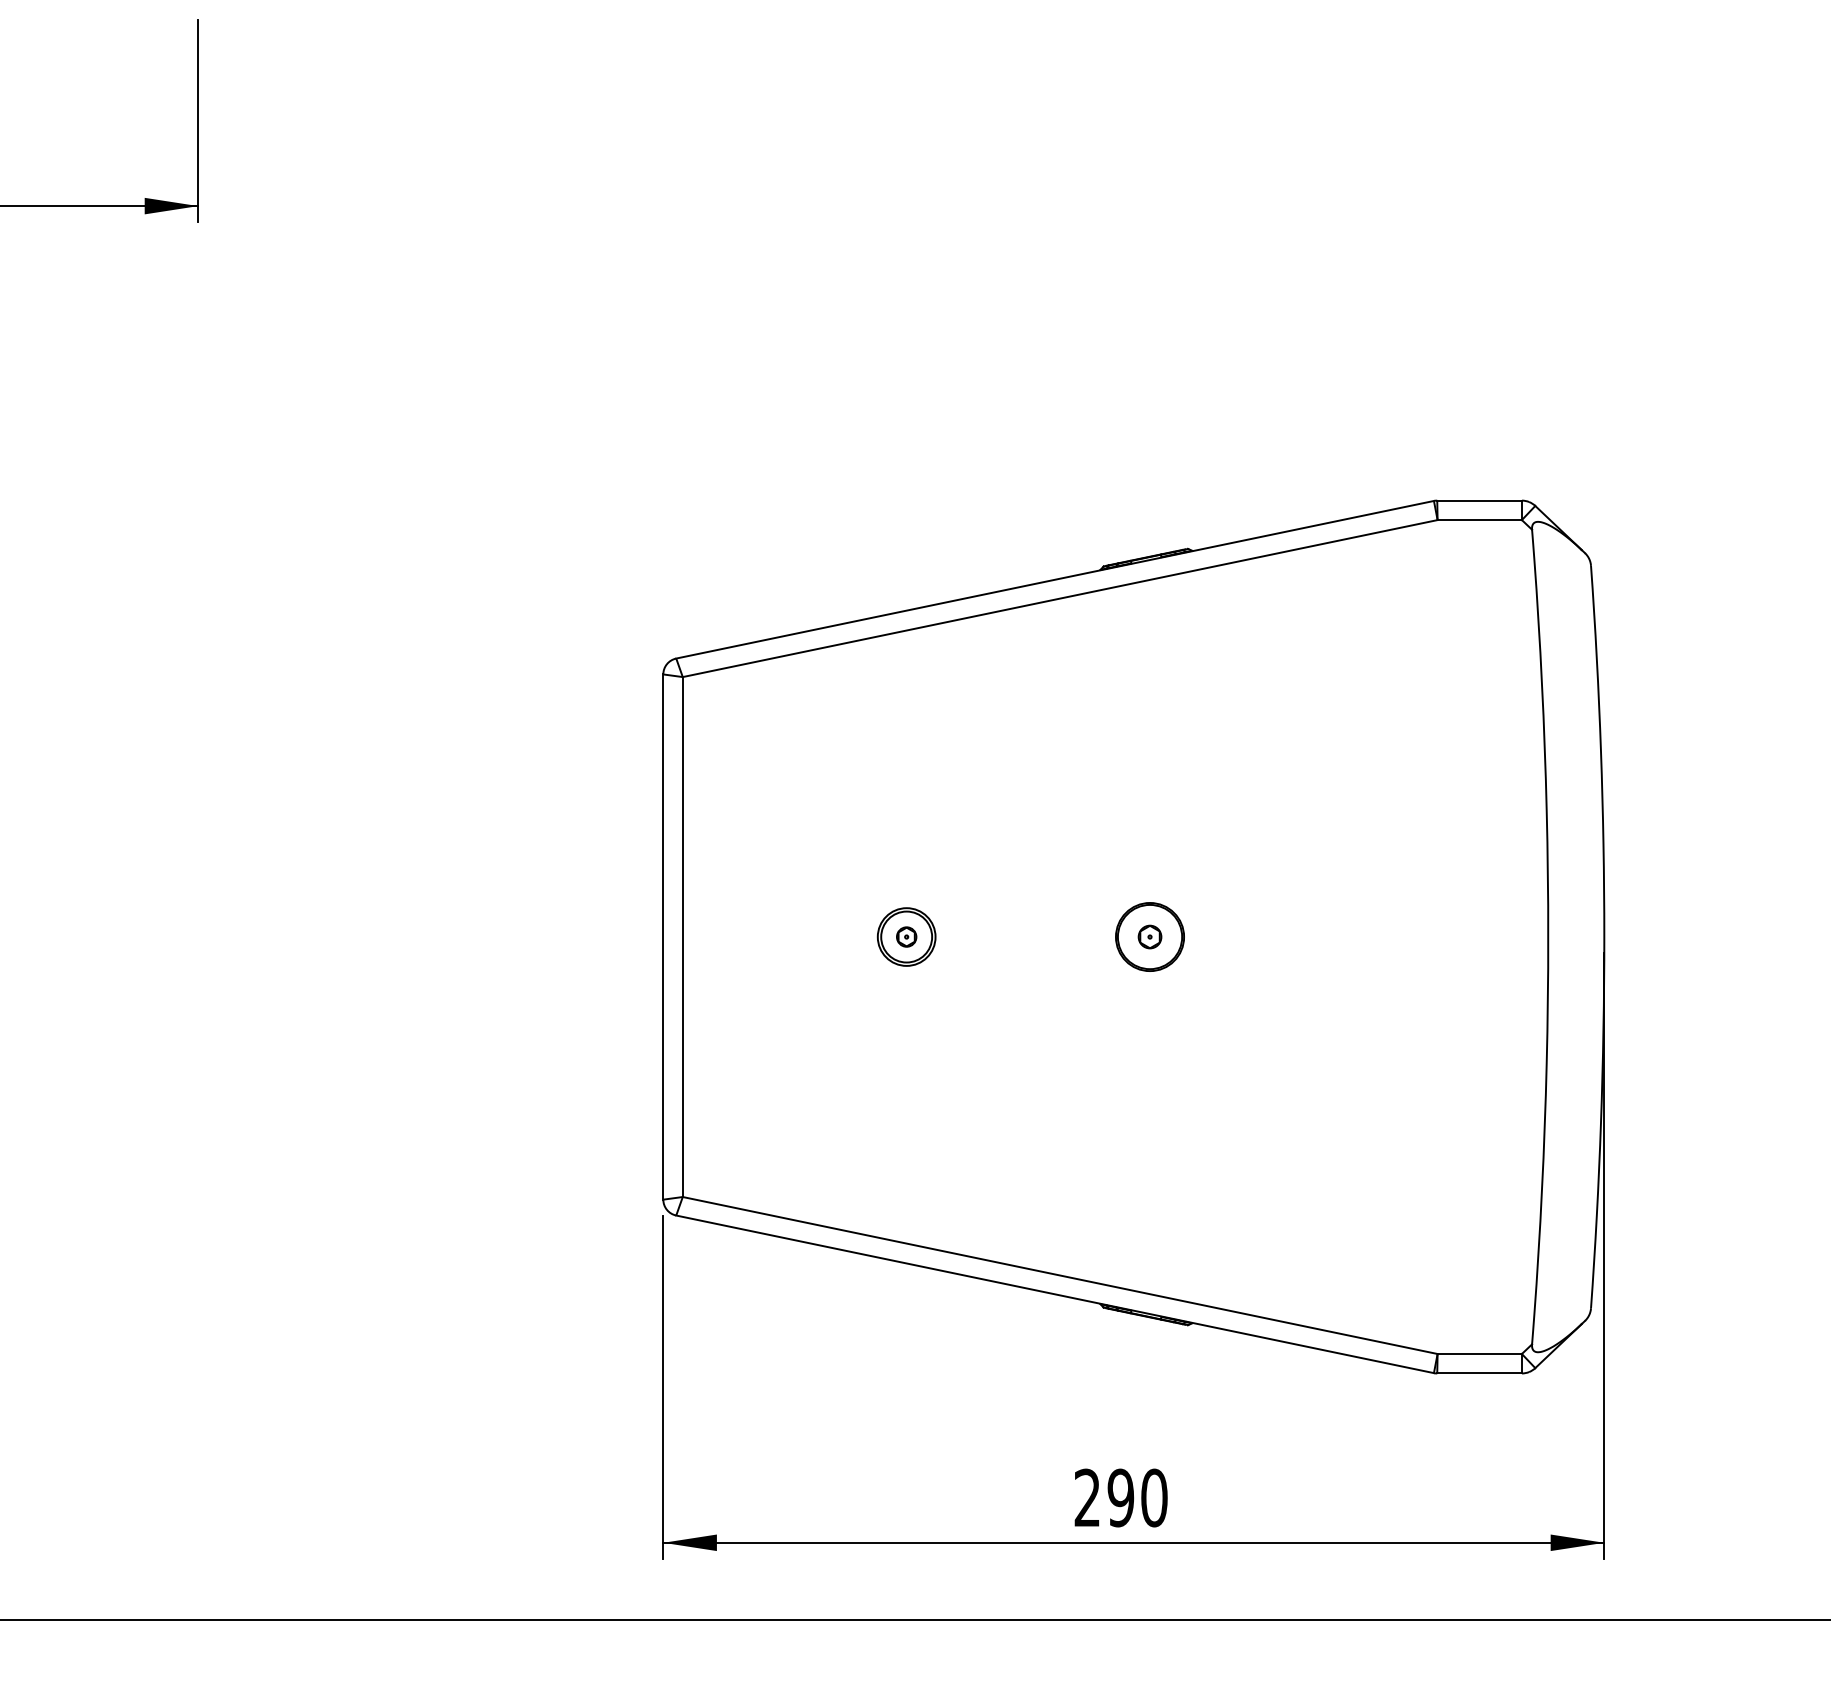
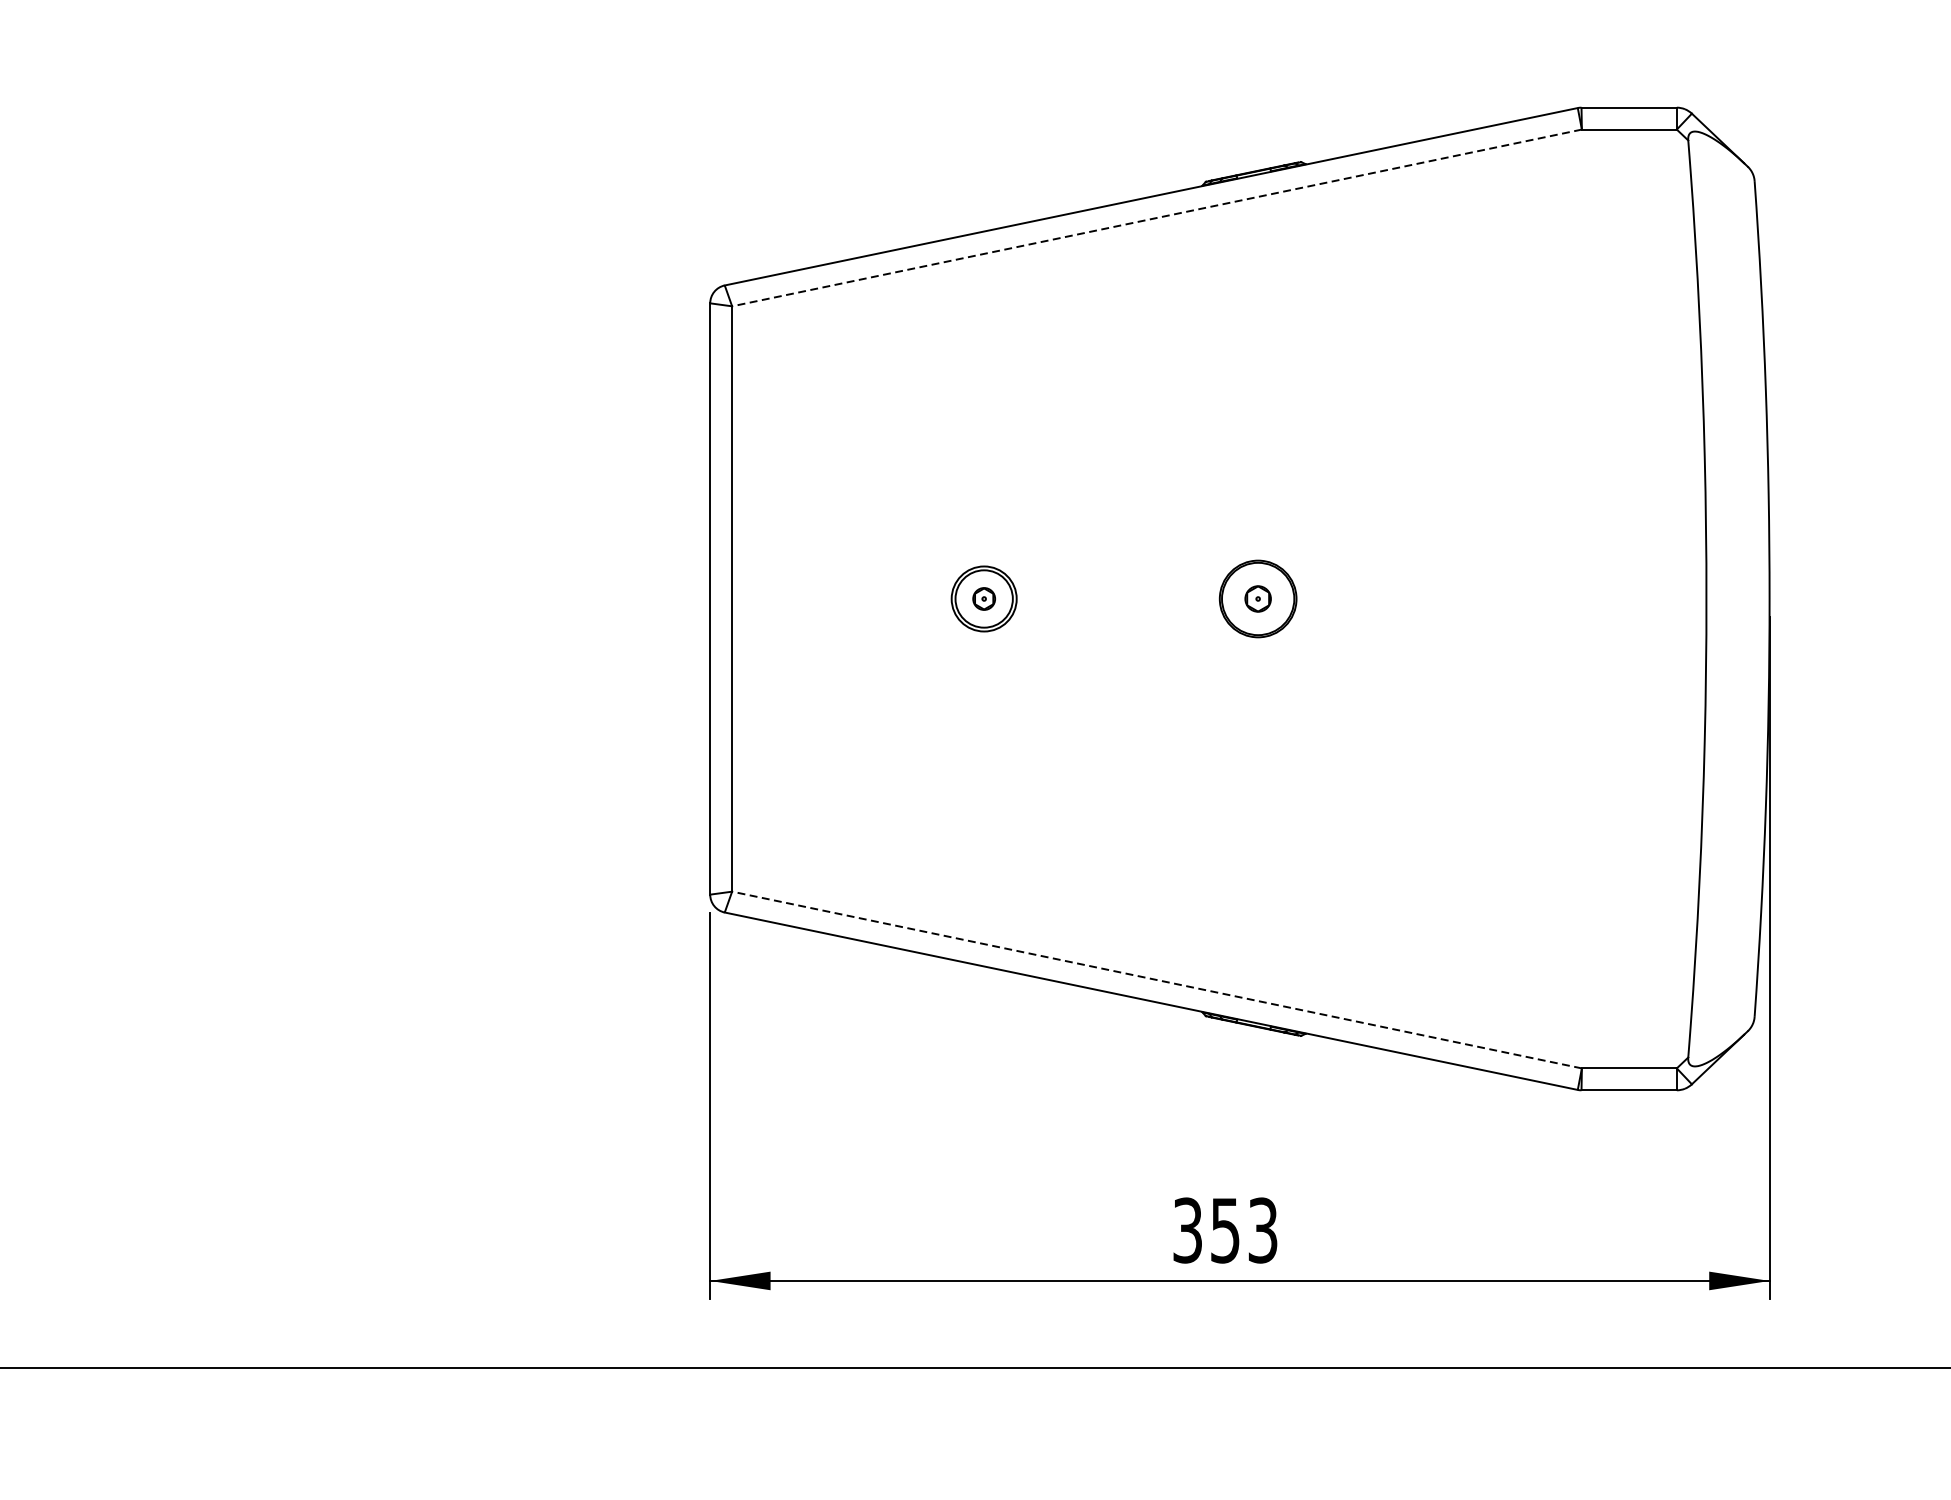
line: (1059, 598) -> (1156, 217), solid -> dashed
line: (1059, 1275) -> (1156, 980), solid -> dashed
text: (1120, 1497) -> (1224, 1229), 290 -> 353

